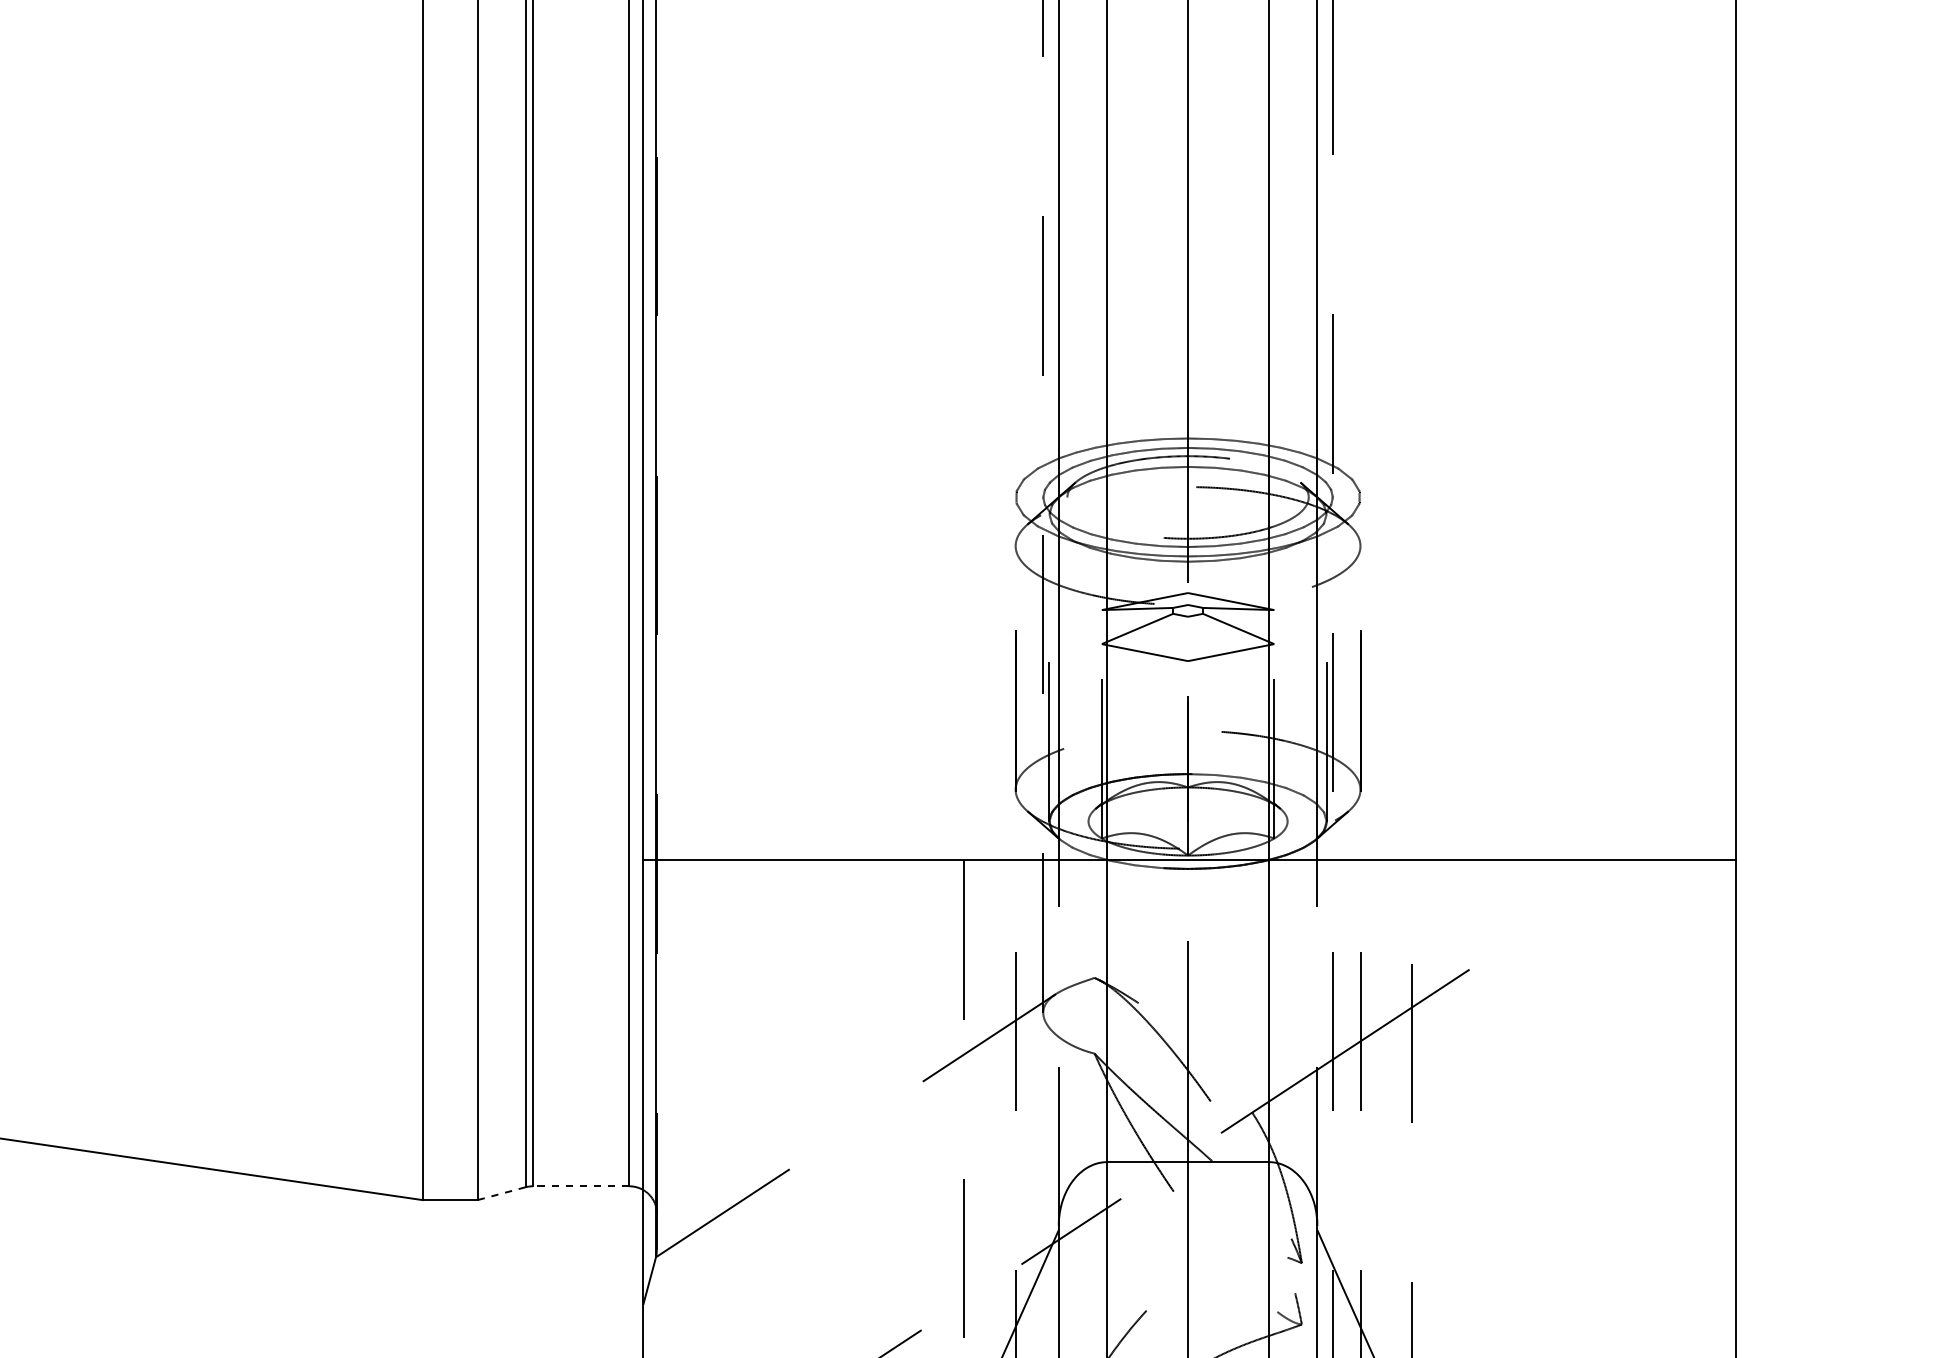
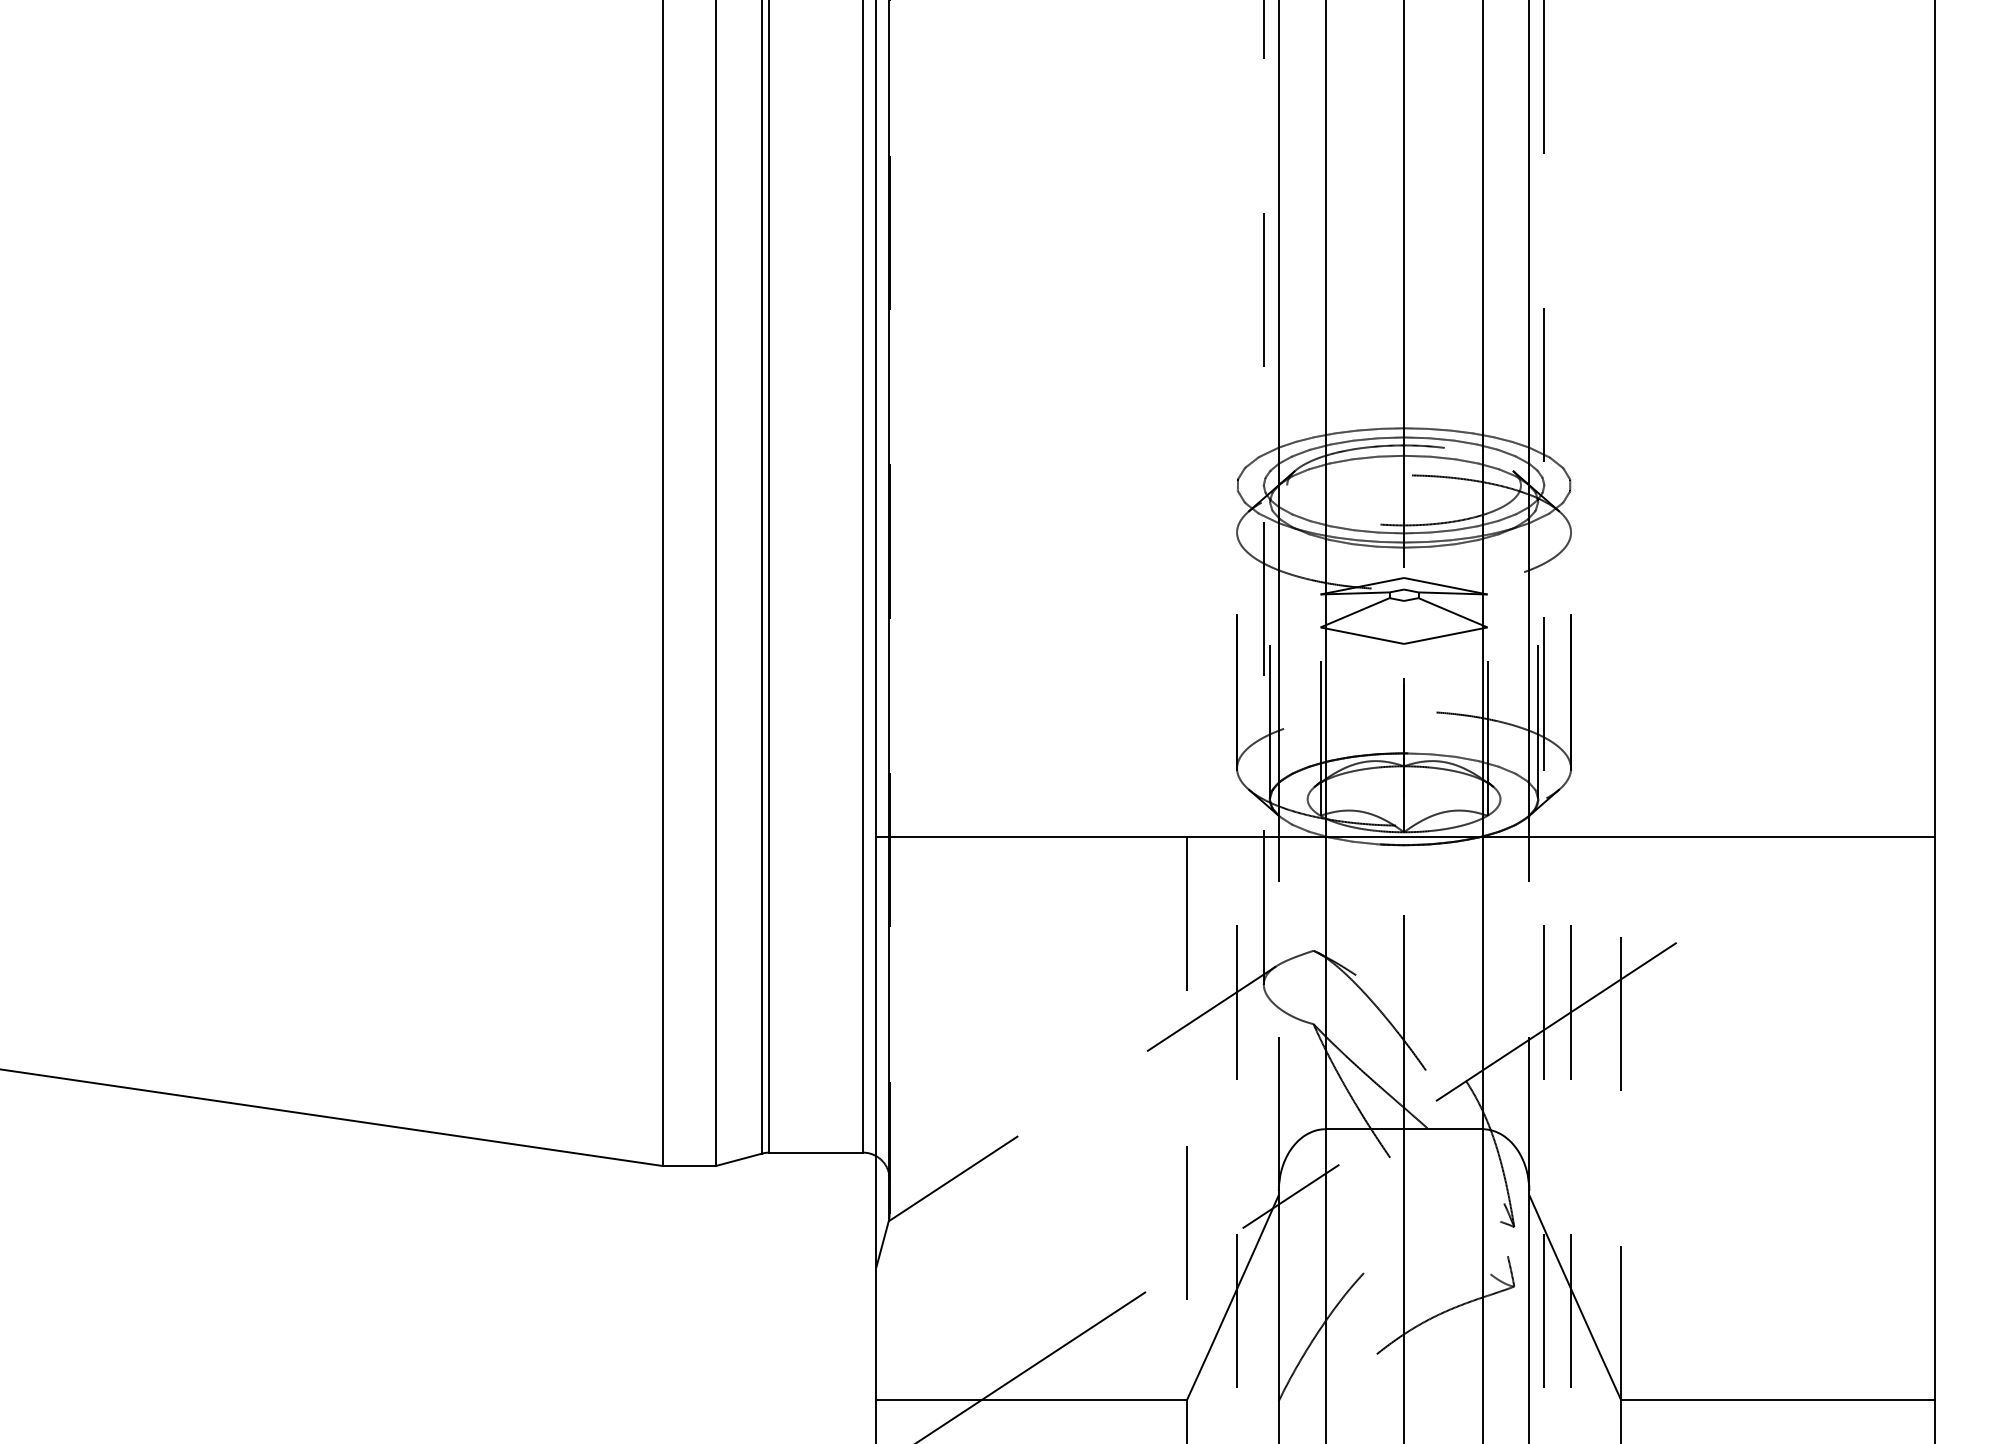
line: (581, 1186) -> (816, 1152), dashed -> solid
line: (500, 1193) -> (738, 1159), dashed -> solid

